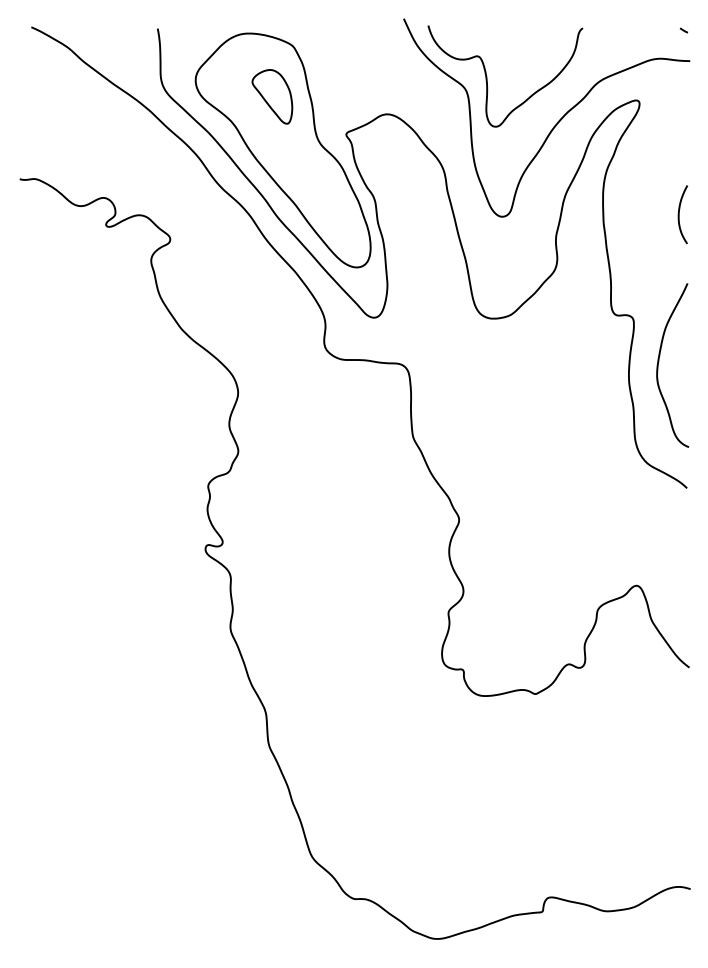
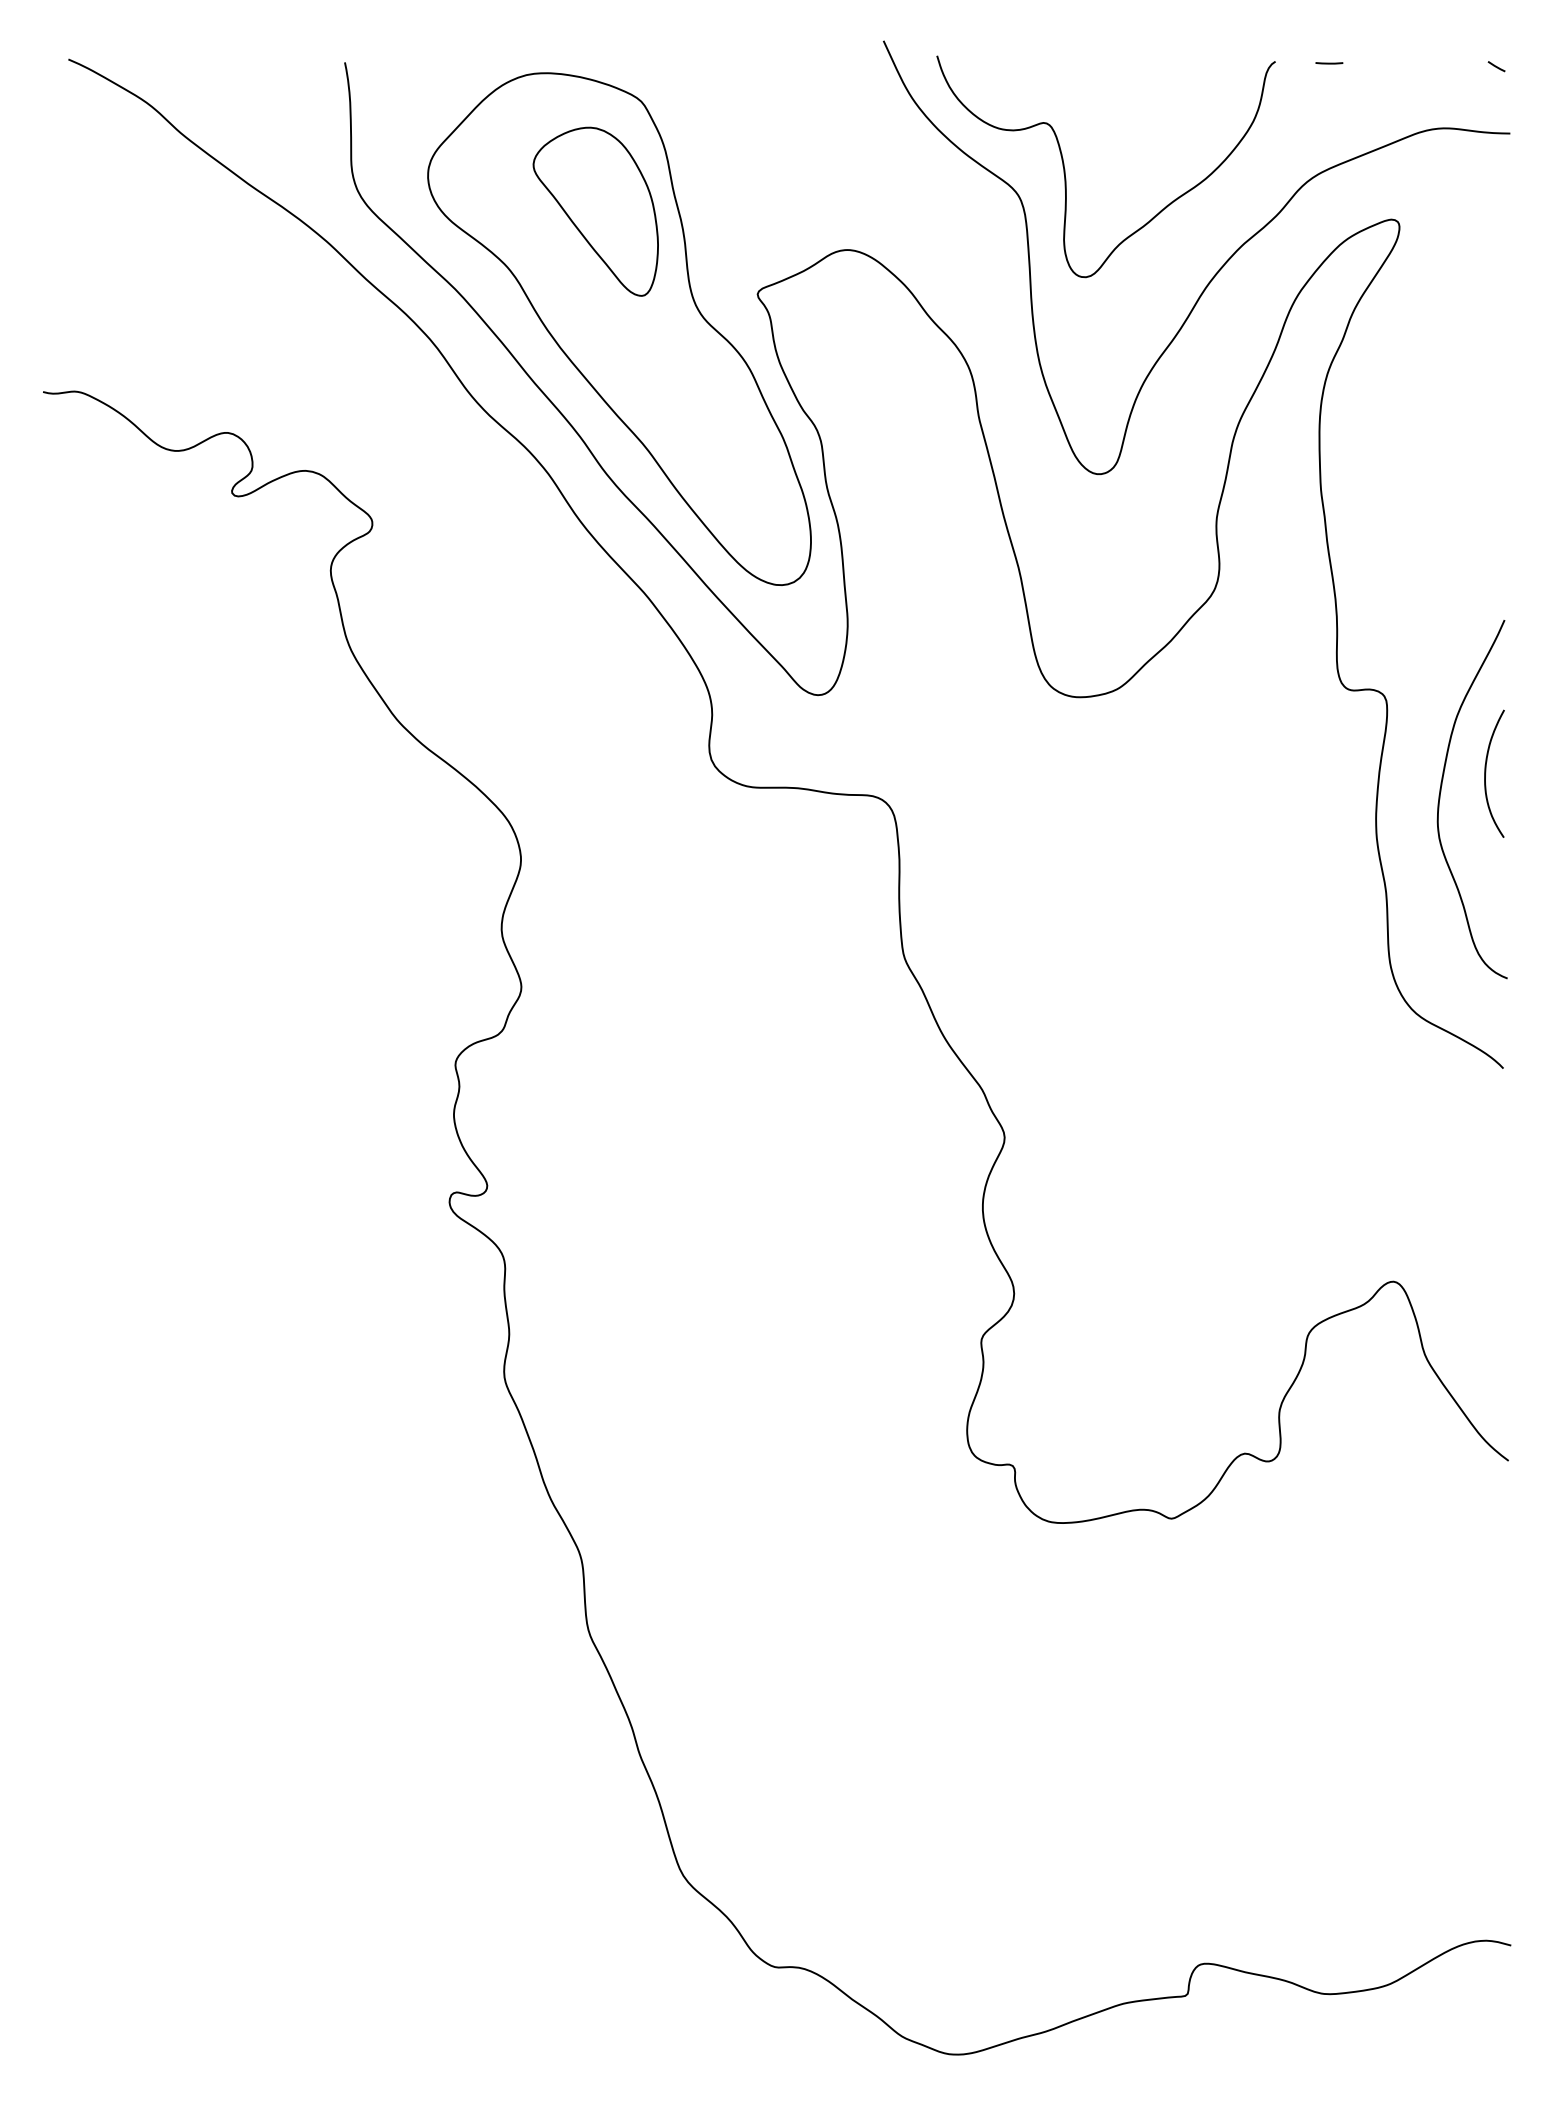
line: (607, 28) -> (1329, 62), added
part: (272, 96) -> (596, 210), size x1.43
curve: (679, 214) -> (1486, 773), moved

